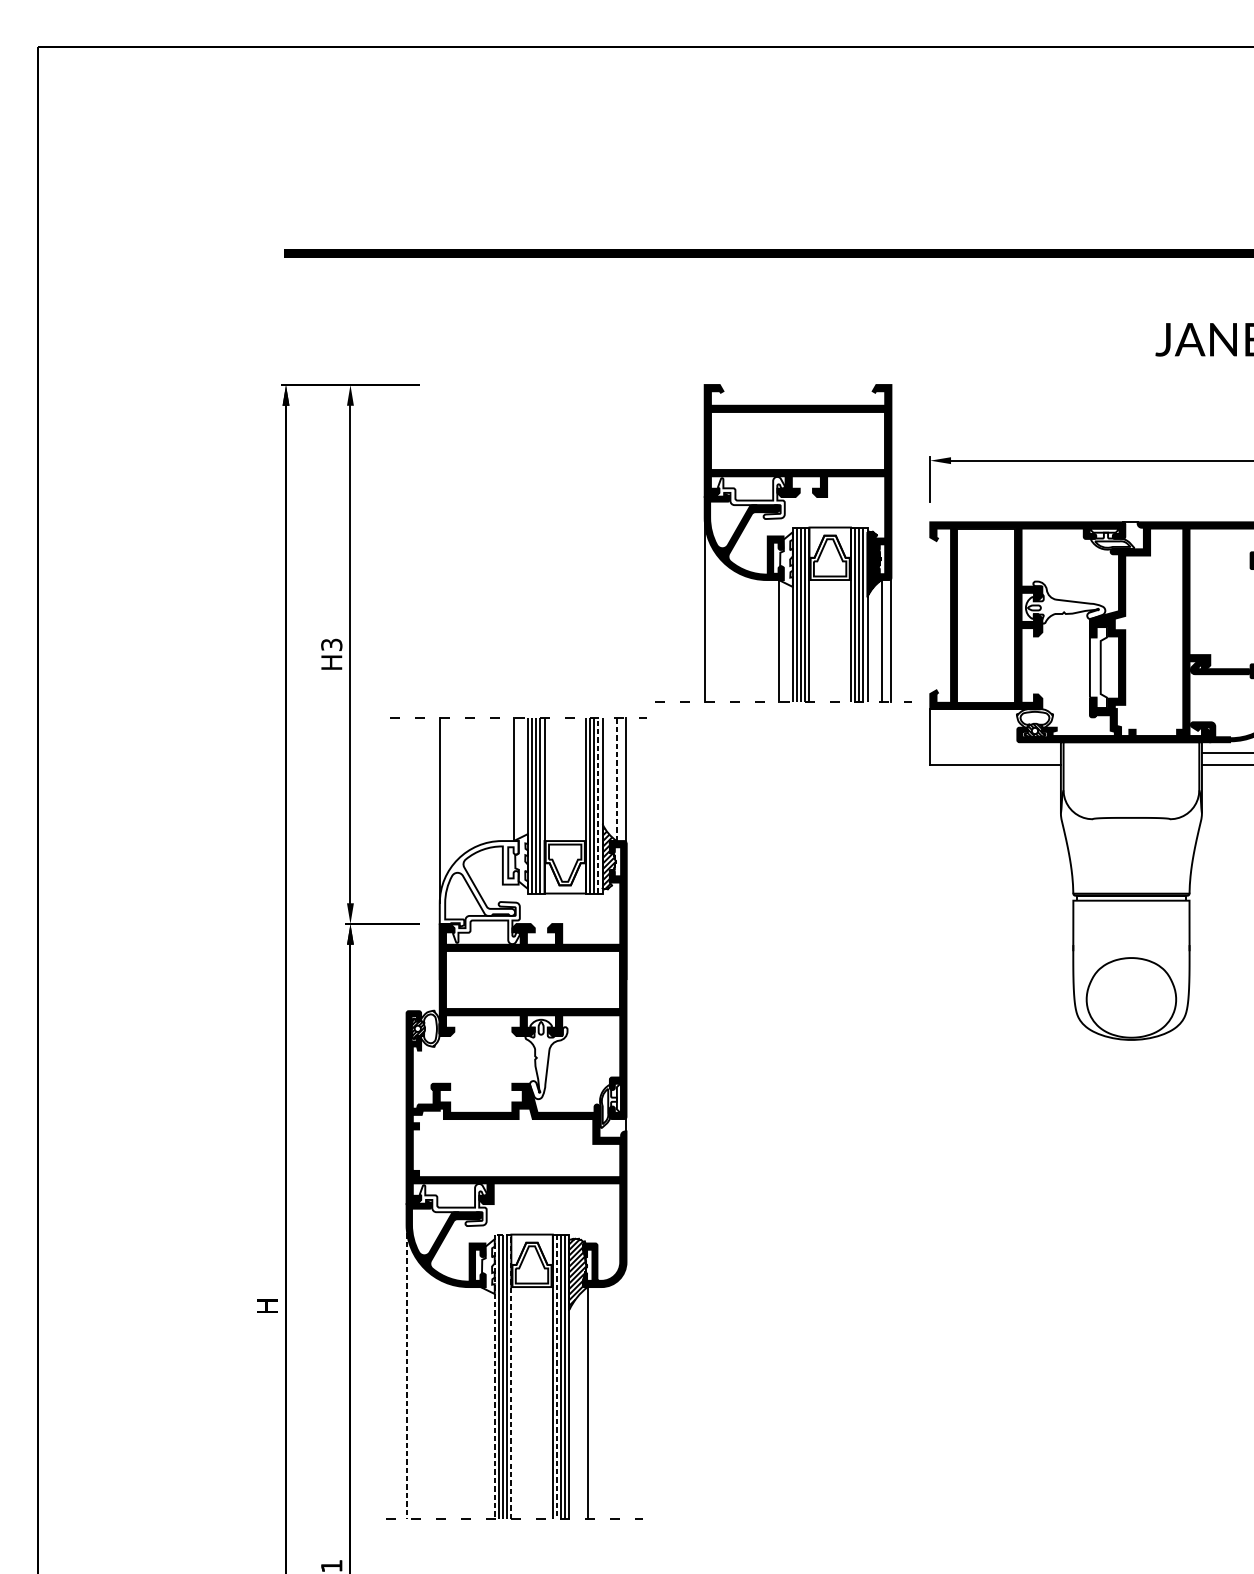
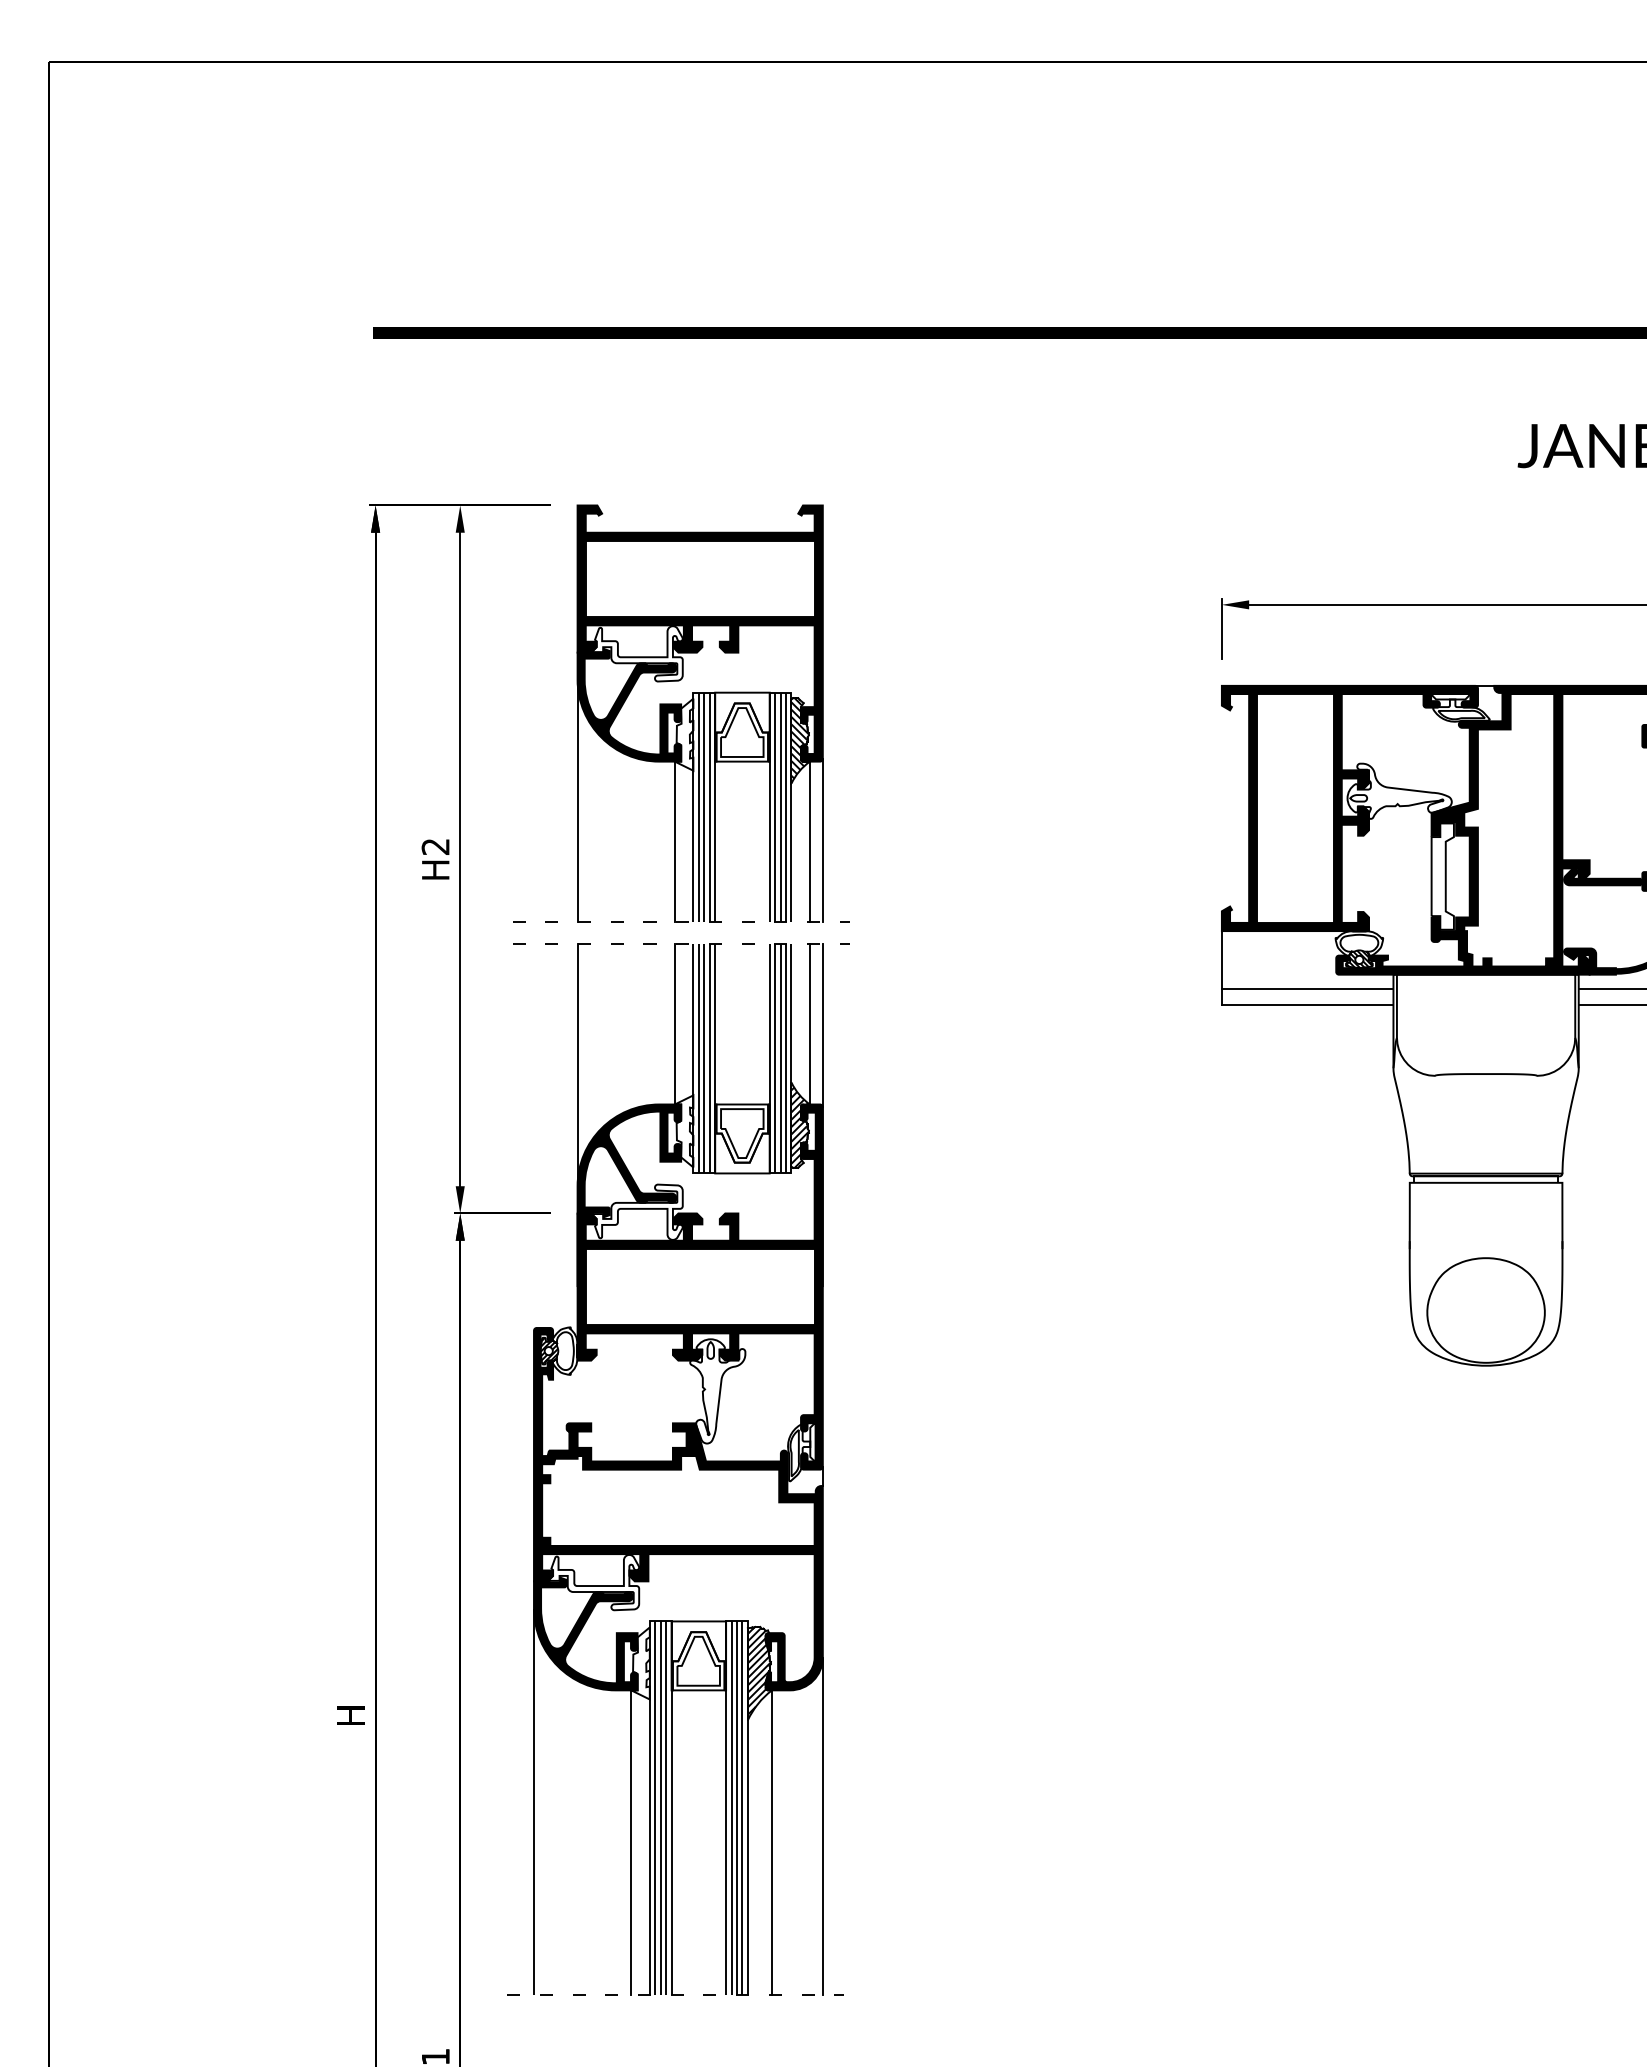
part: (783, 543) -> (681, 713), moved
text: (331, 644) -> (435, 846), H3 -> H2
line: (995, 752) -> (1307, 988), added
line: (617, 779) -> (810, 1023), dashed -> solid
line: (598, 806) -> (786, 1058), dashed -> solid
fill: (479, 883) -> (629, 1160), added
line: (502, 1234) -> (660, 1621), dashed -> solid
line: (406, 1372) -> (534, 1802), dashed -> solid
line: (556, 1377) -> (731, 1808), dashed -> solid
line: (626, 1390) -> (822, 1826), added
line: (480, 1402) -> (631, 1842), added

